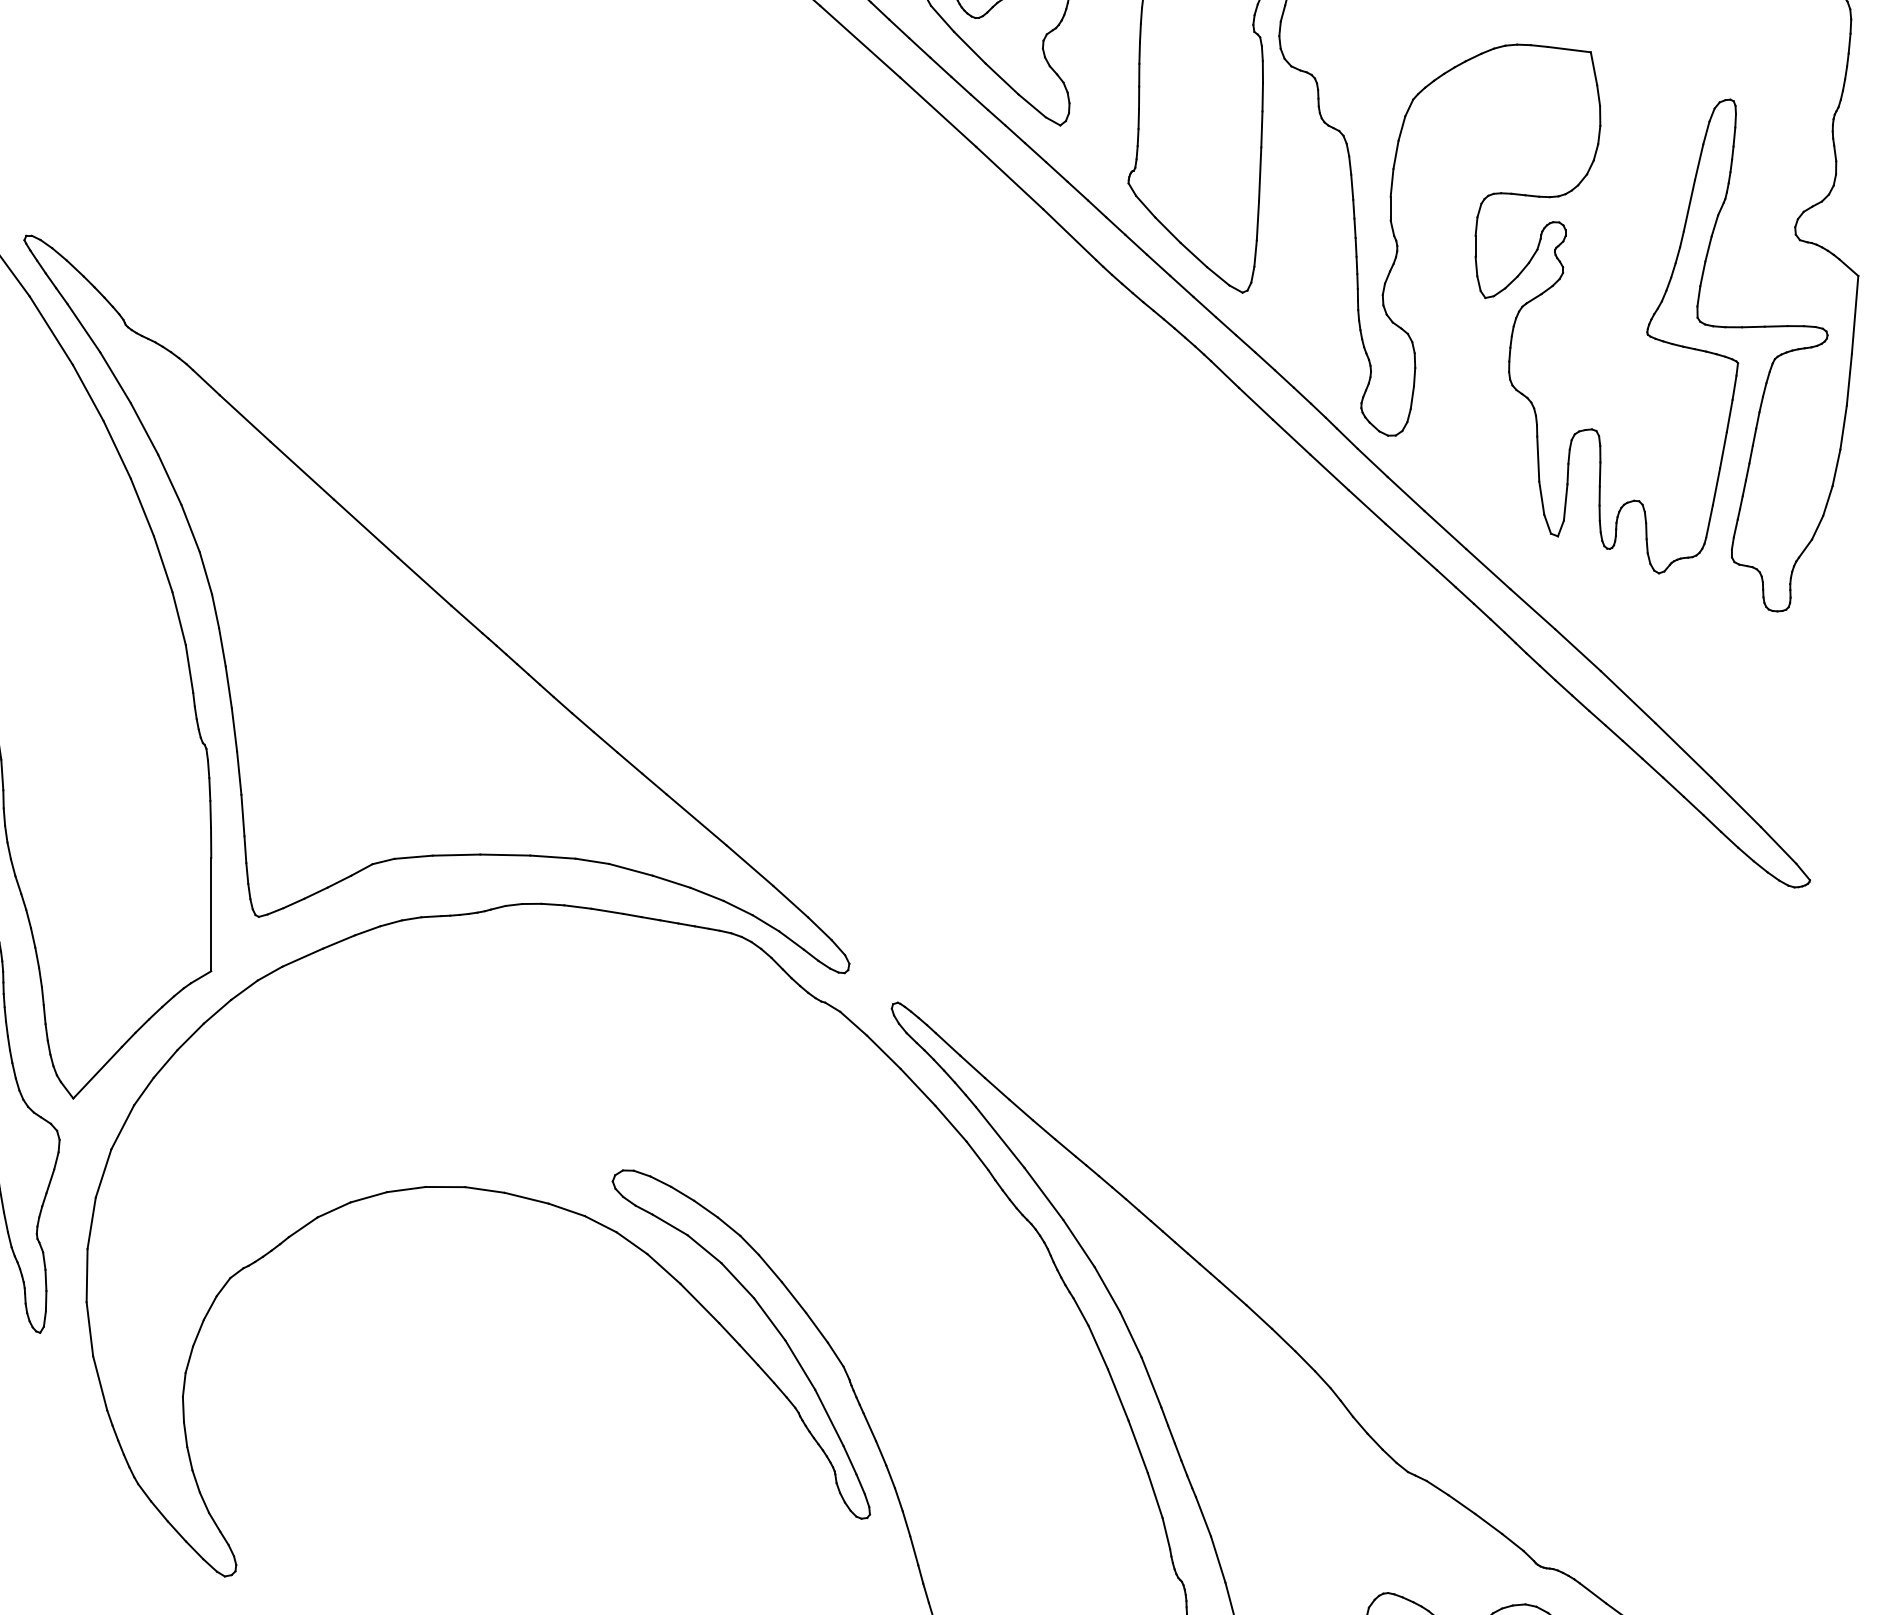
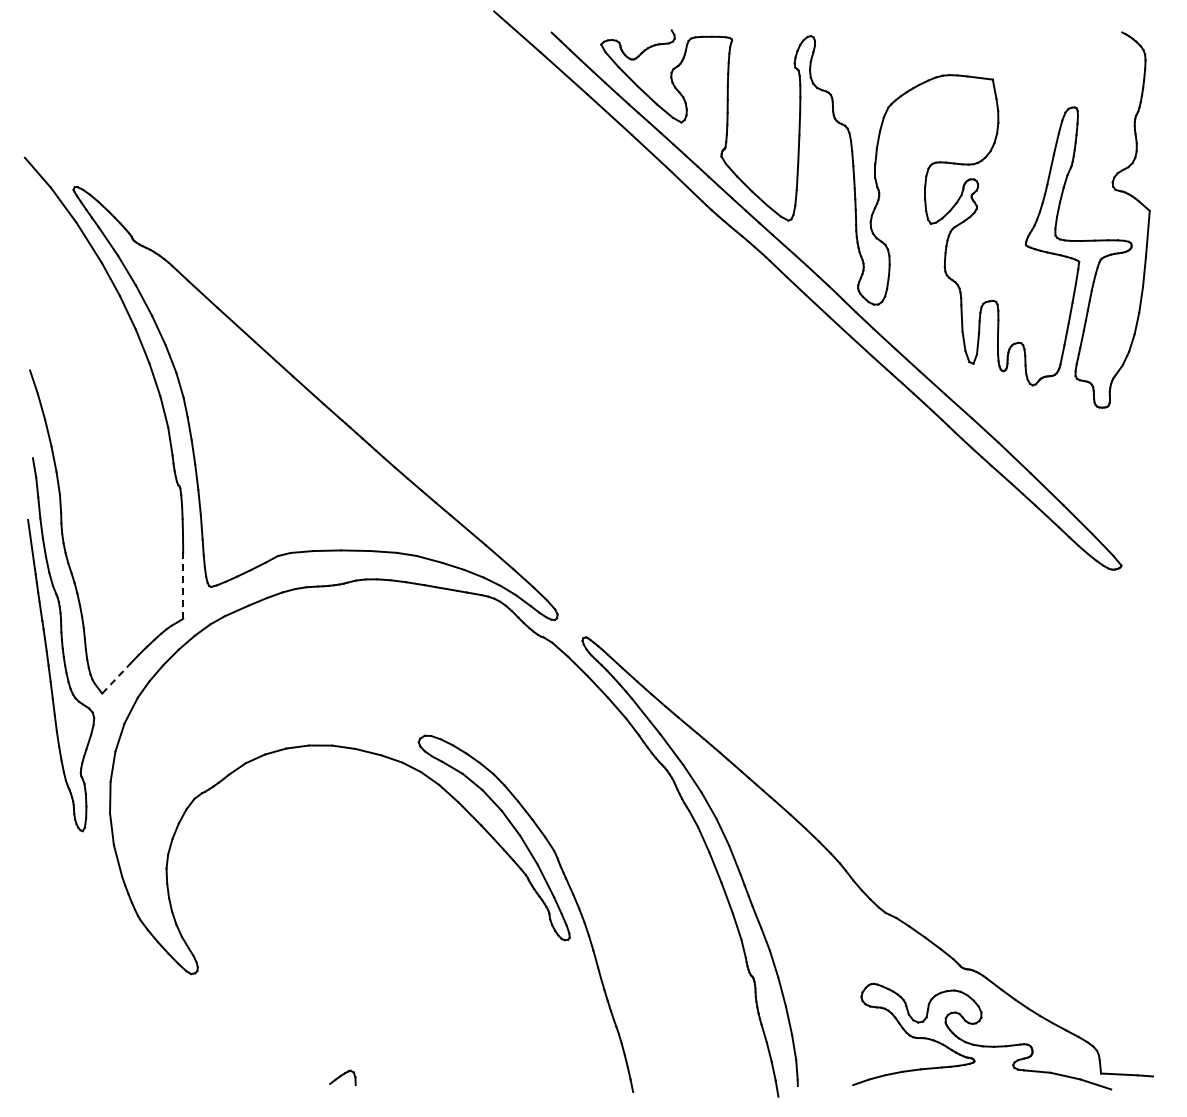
line: (211, 914) -> (183, 585), solid -> dashed
line: (97, 1072) -> (116, 678), solid -> dashed

